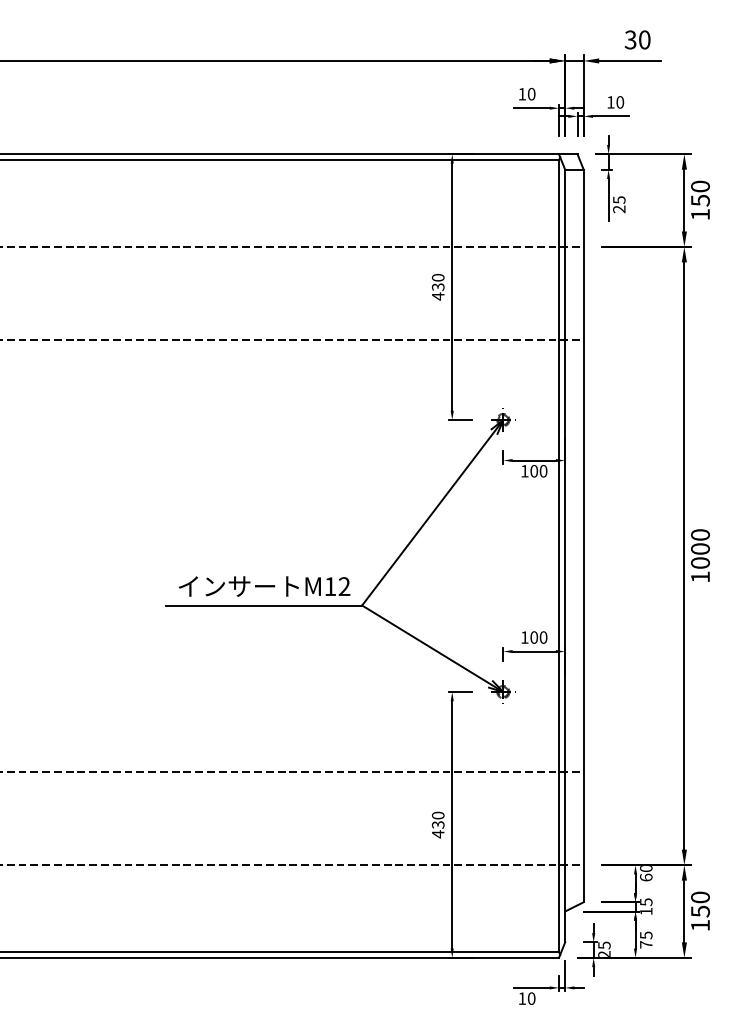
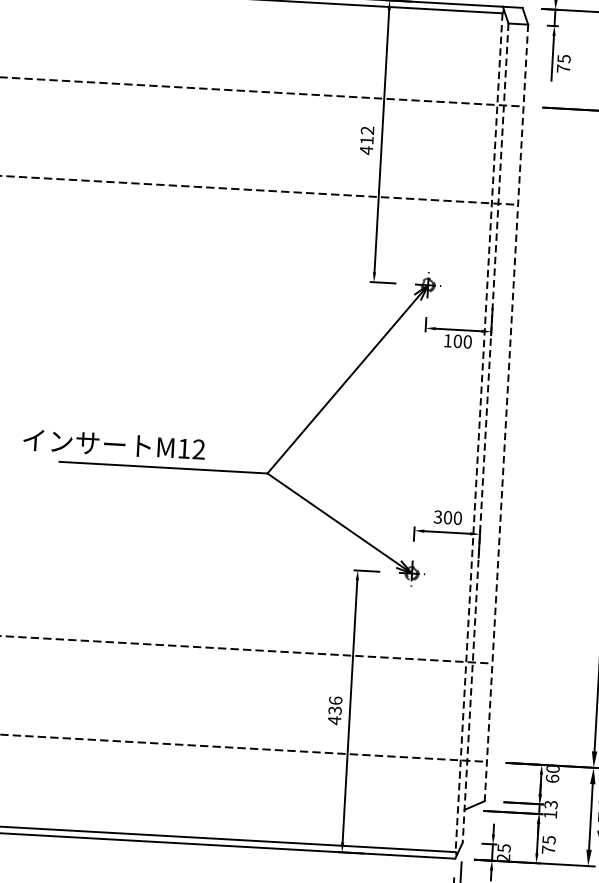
text: (619, 209) -> (563, 68), 25 -> 75
text: (437, 282) -> (366, 135), 430 -> 412
line: (583, 536) -> (506, 413), solid -> dashed
line: (558, 556) -> (478, 433), solid -> dashed
line: (565, 556) -> (485, 433), solid -> dashed
text: (264, 586) -> (114, 444), moved
text: (524, 637) -> (437, 517), 100 -> 300
text: (438, 815) -> (335, 700), 430 -> 436
text: (645, 901) -> (550, 804), 15 -> 13

